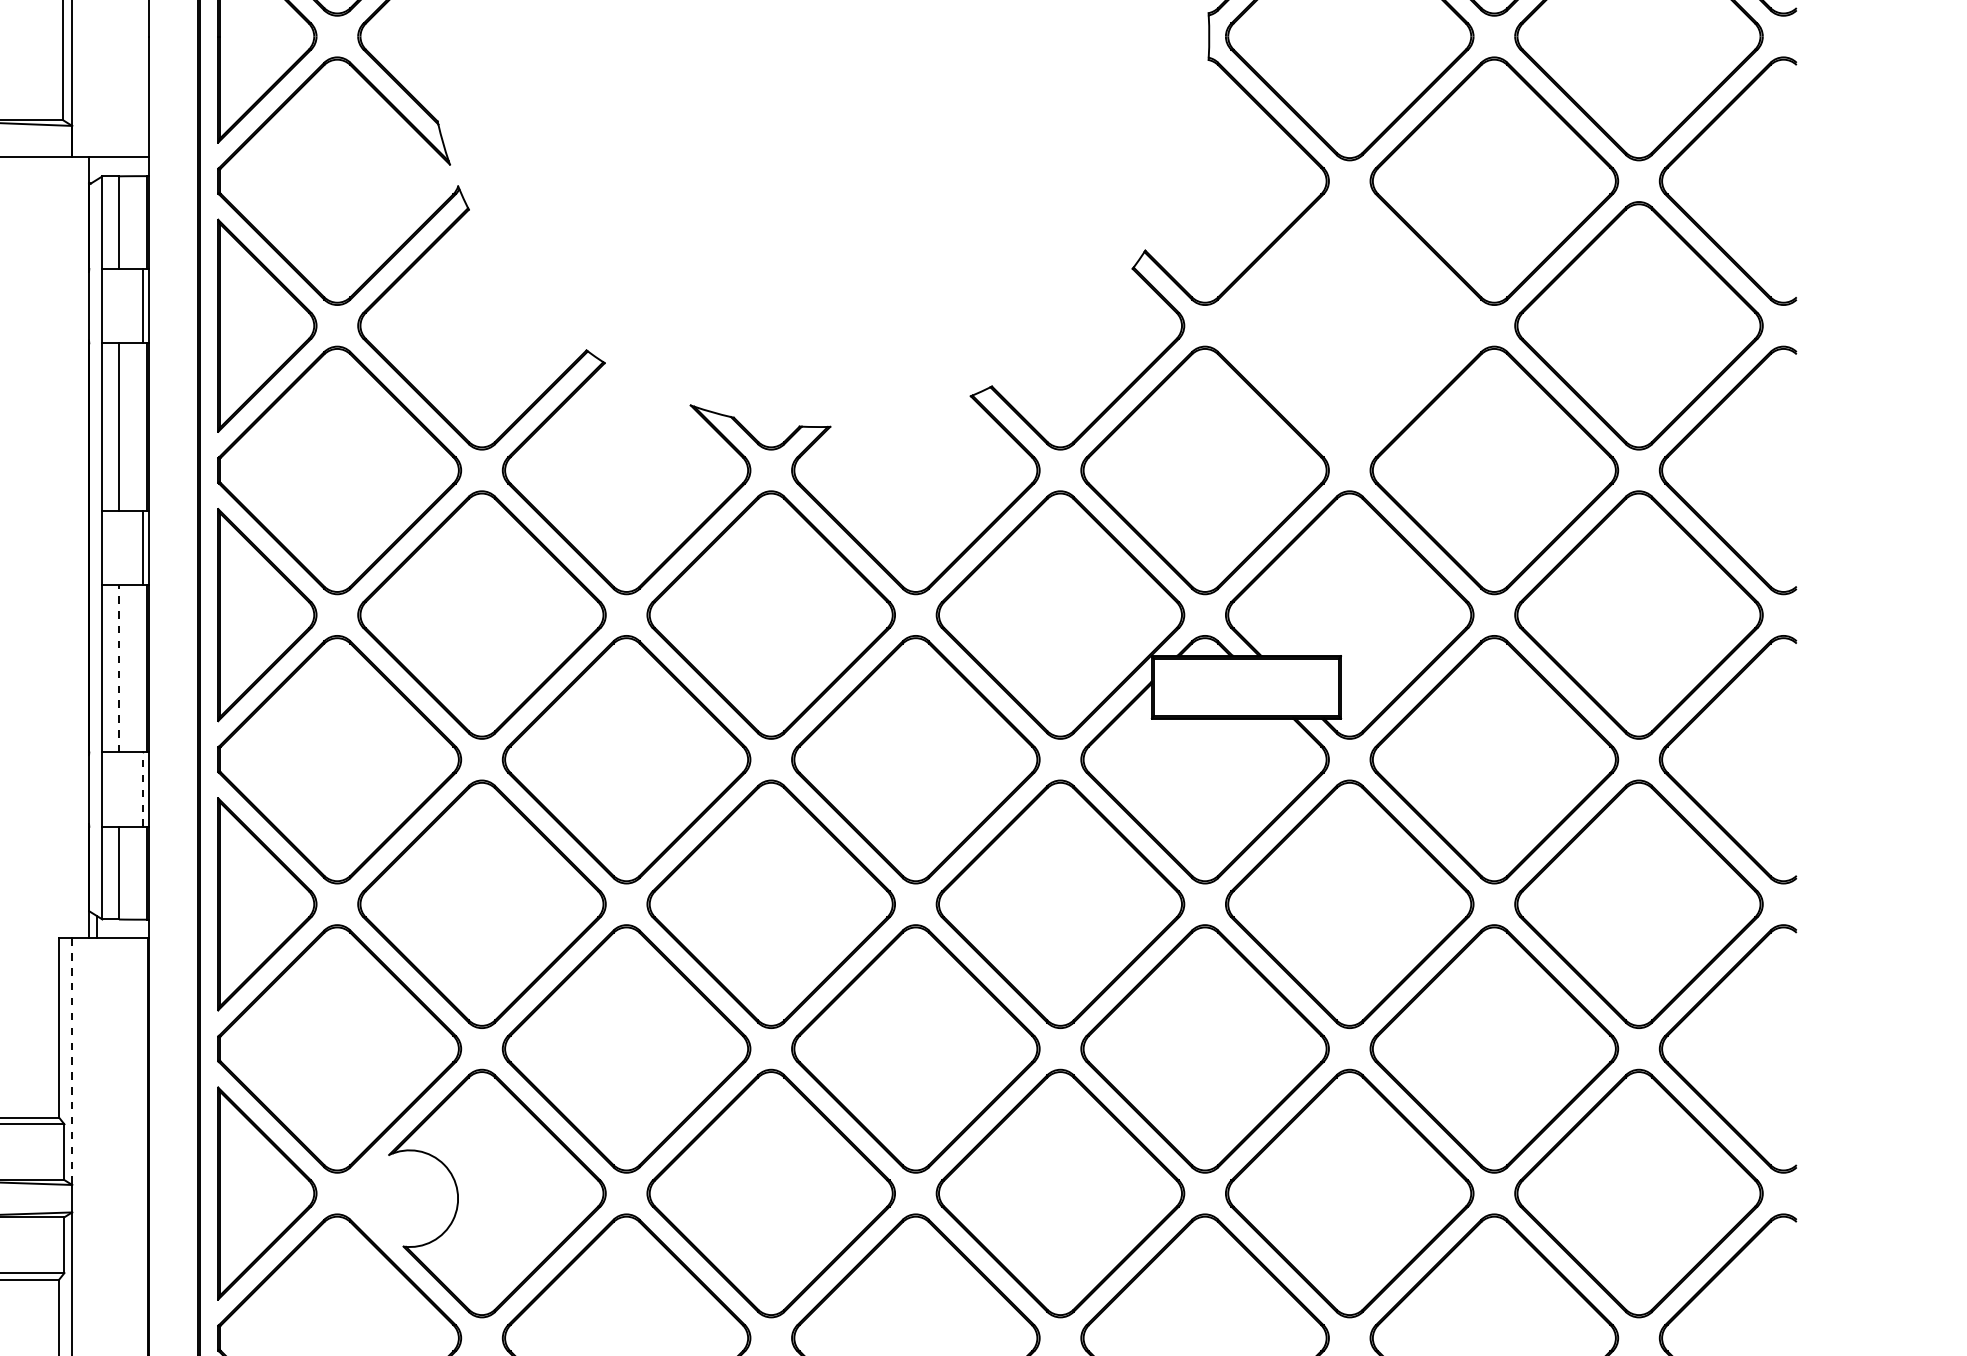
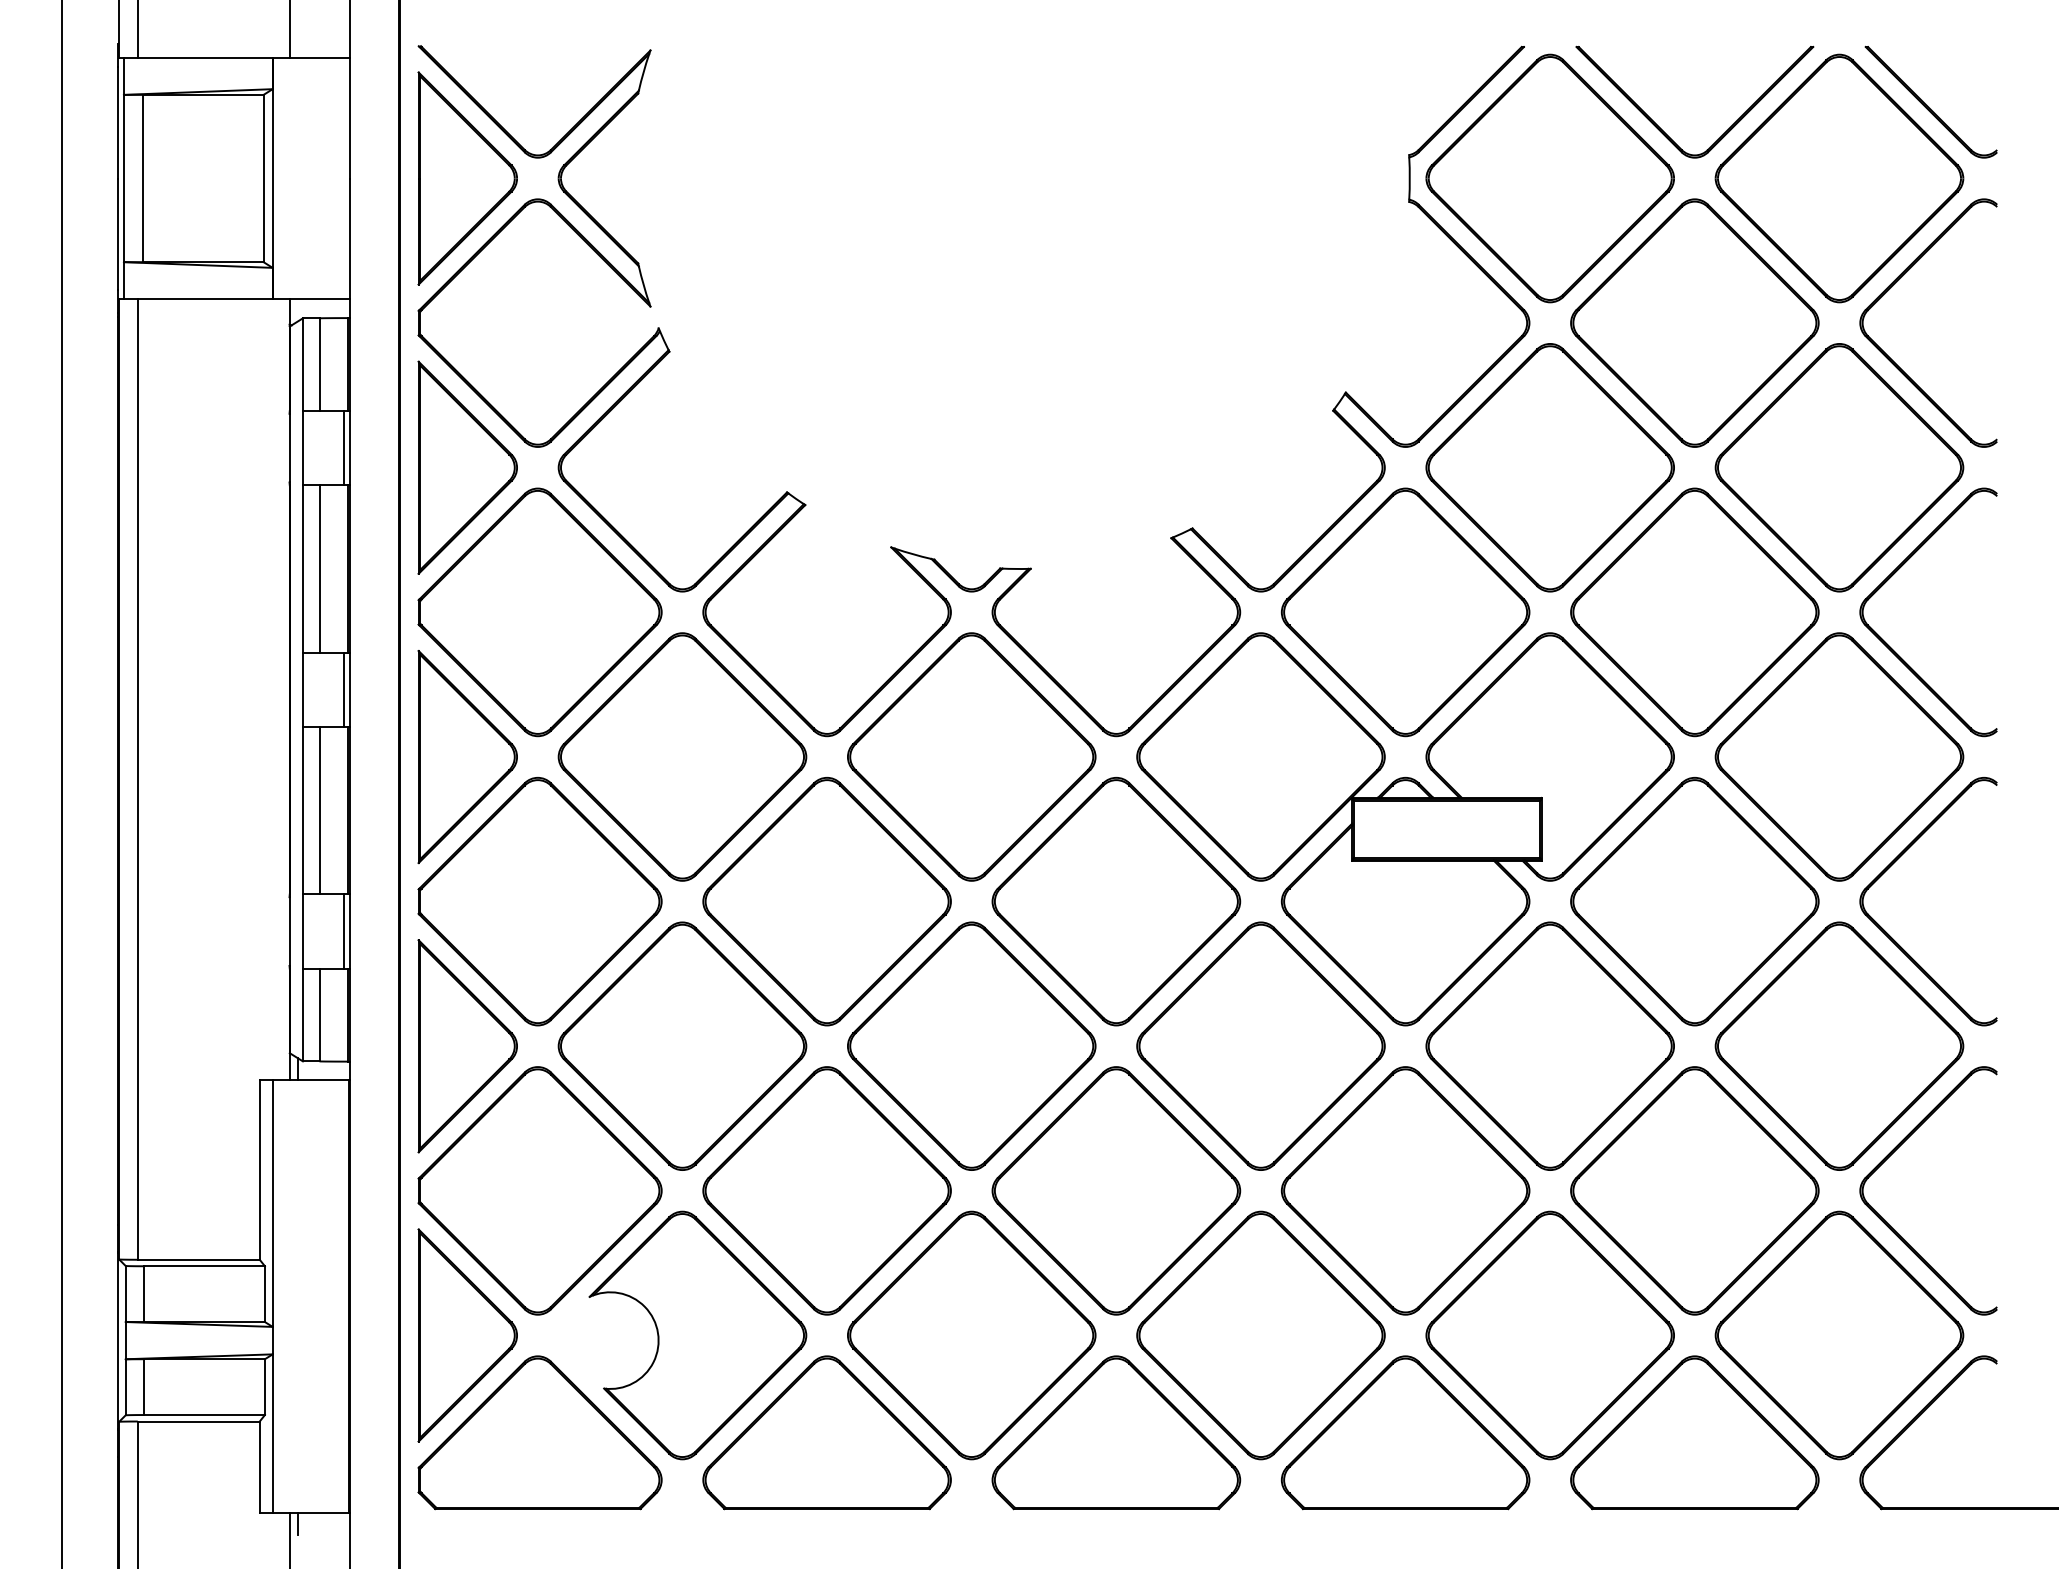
part: (1348, 325) -> (1549, 467), added
line: (118, 668) -> (319, 810), dashed -> solid
line: (142, 789) -> (343, 931), dashed -> solid
line: (71, 1062) -> (272, 1204), dashed -> solid

